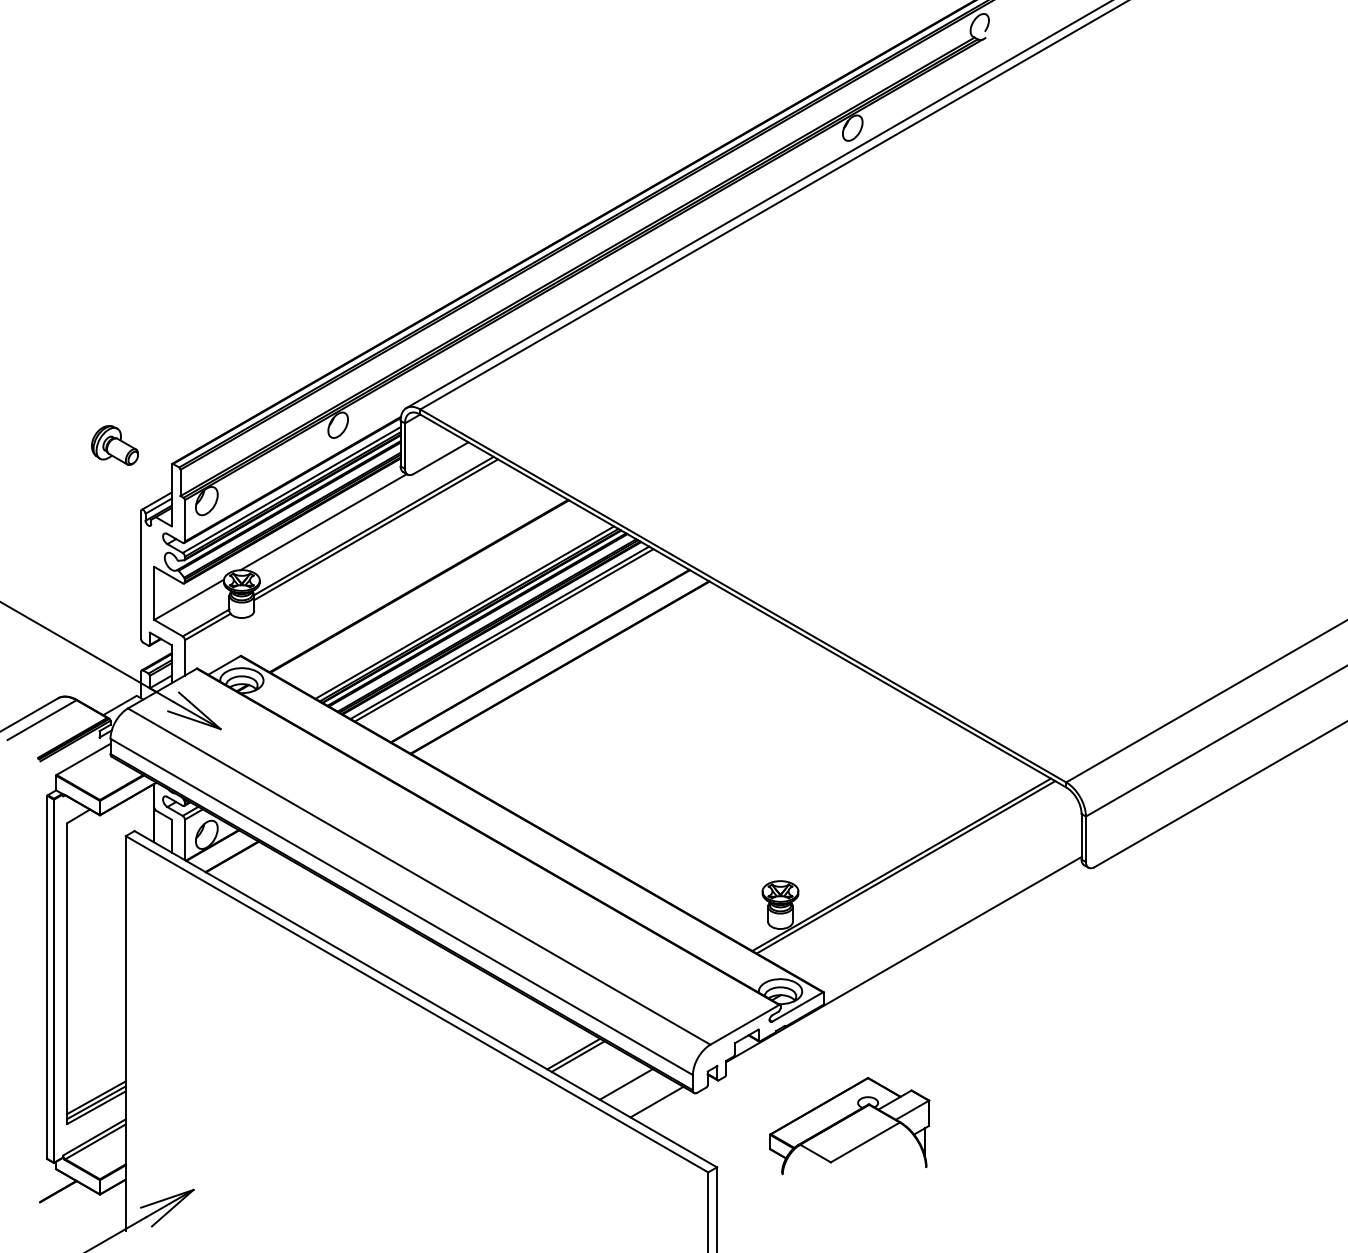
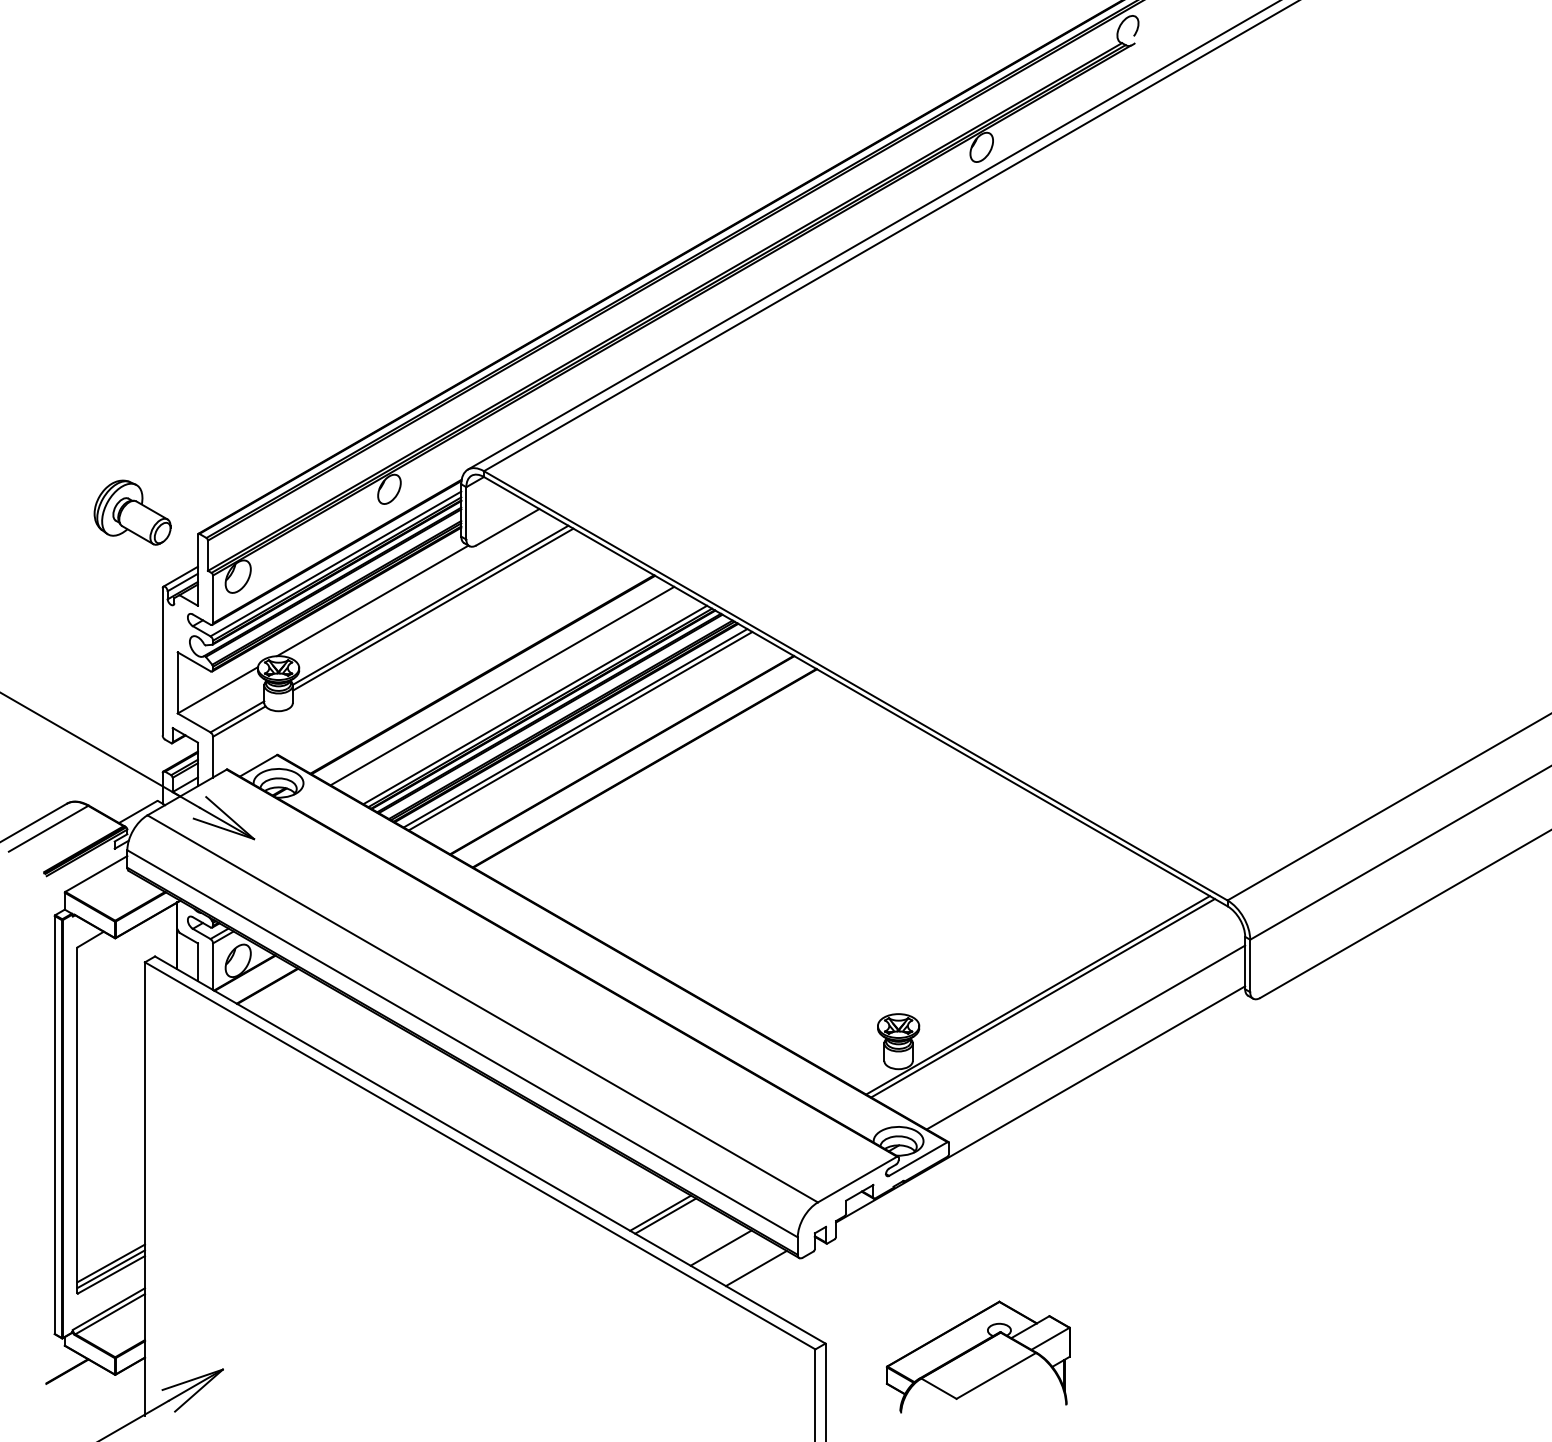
part: (114, 445) -> (131, 512), size x1.43
line: (436, 595) -> (502, 685), added
line: (942, 901) -> (1085, 1037), added
part: (849, 1125) -> (978, 1356), moved

